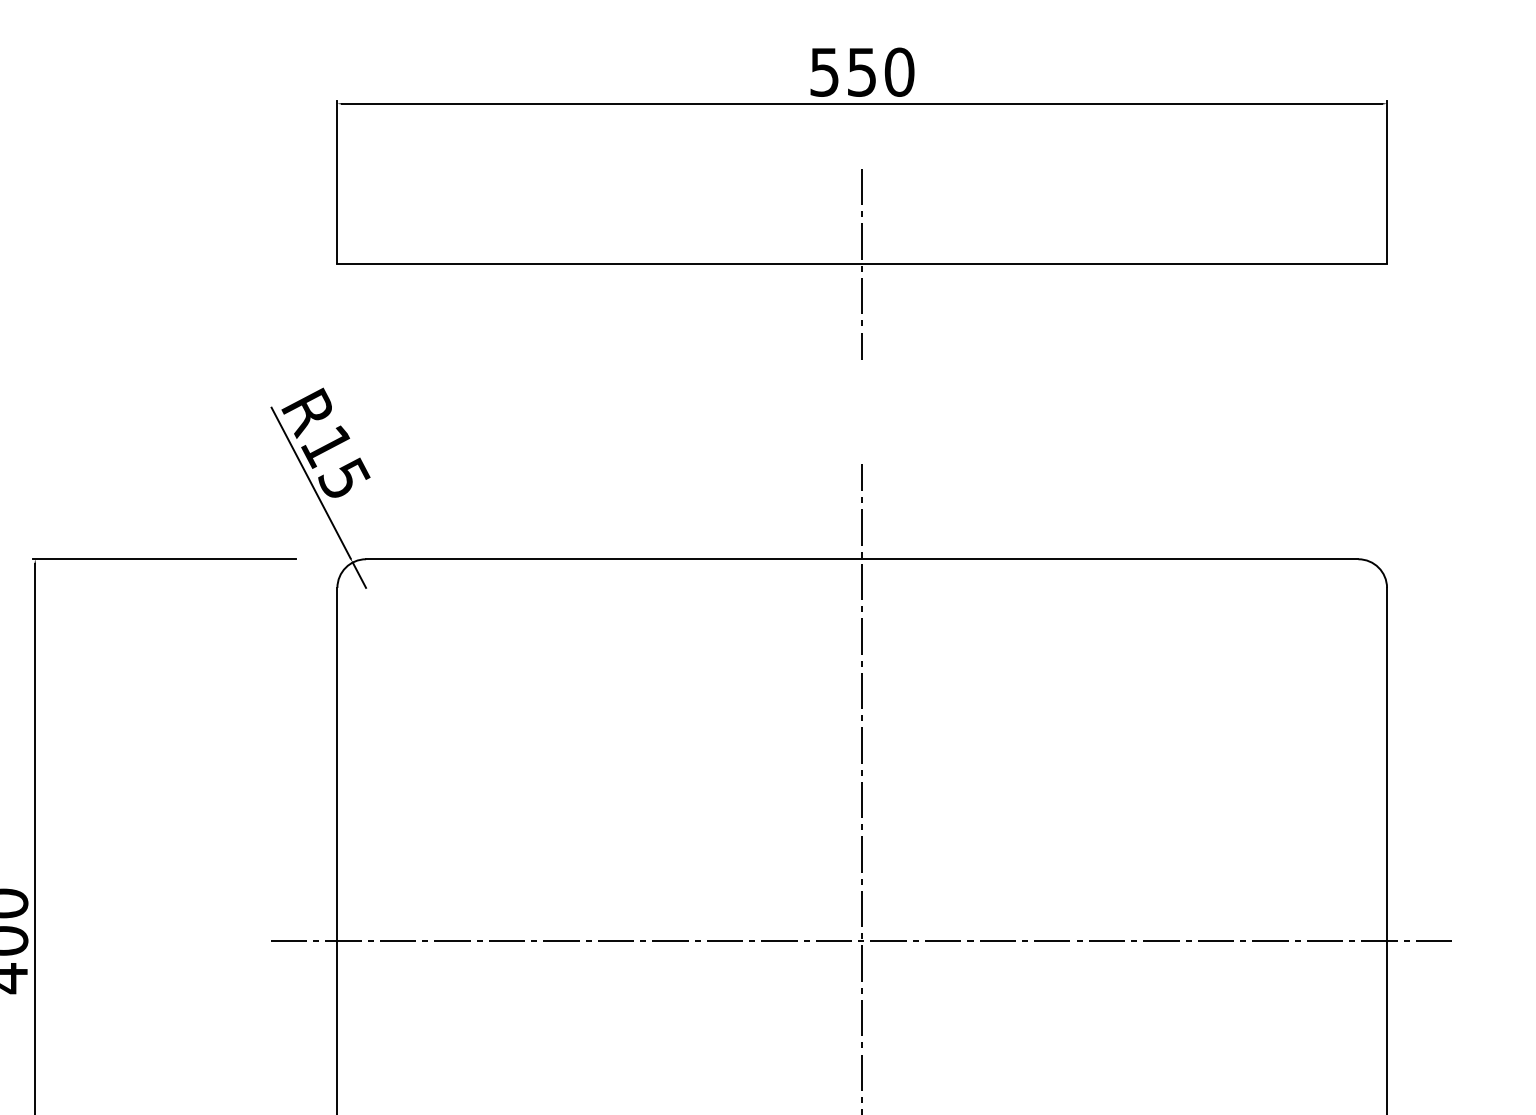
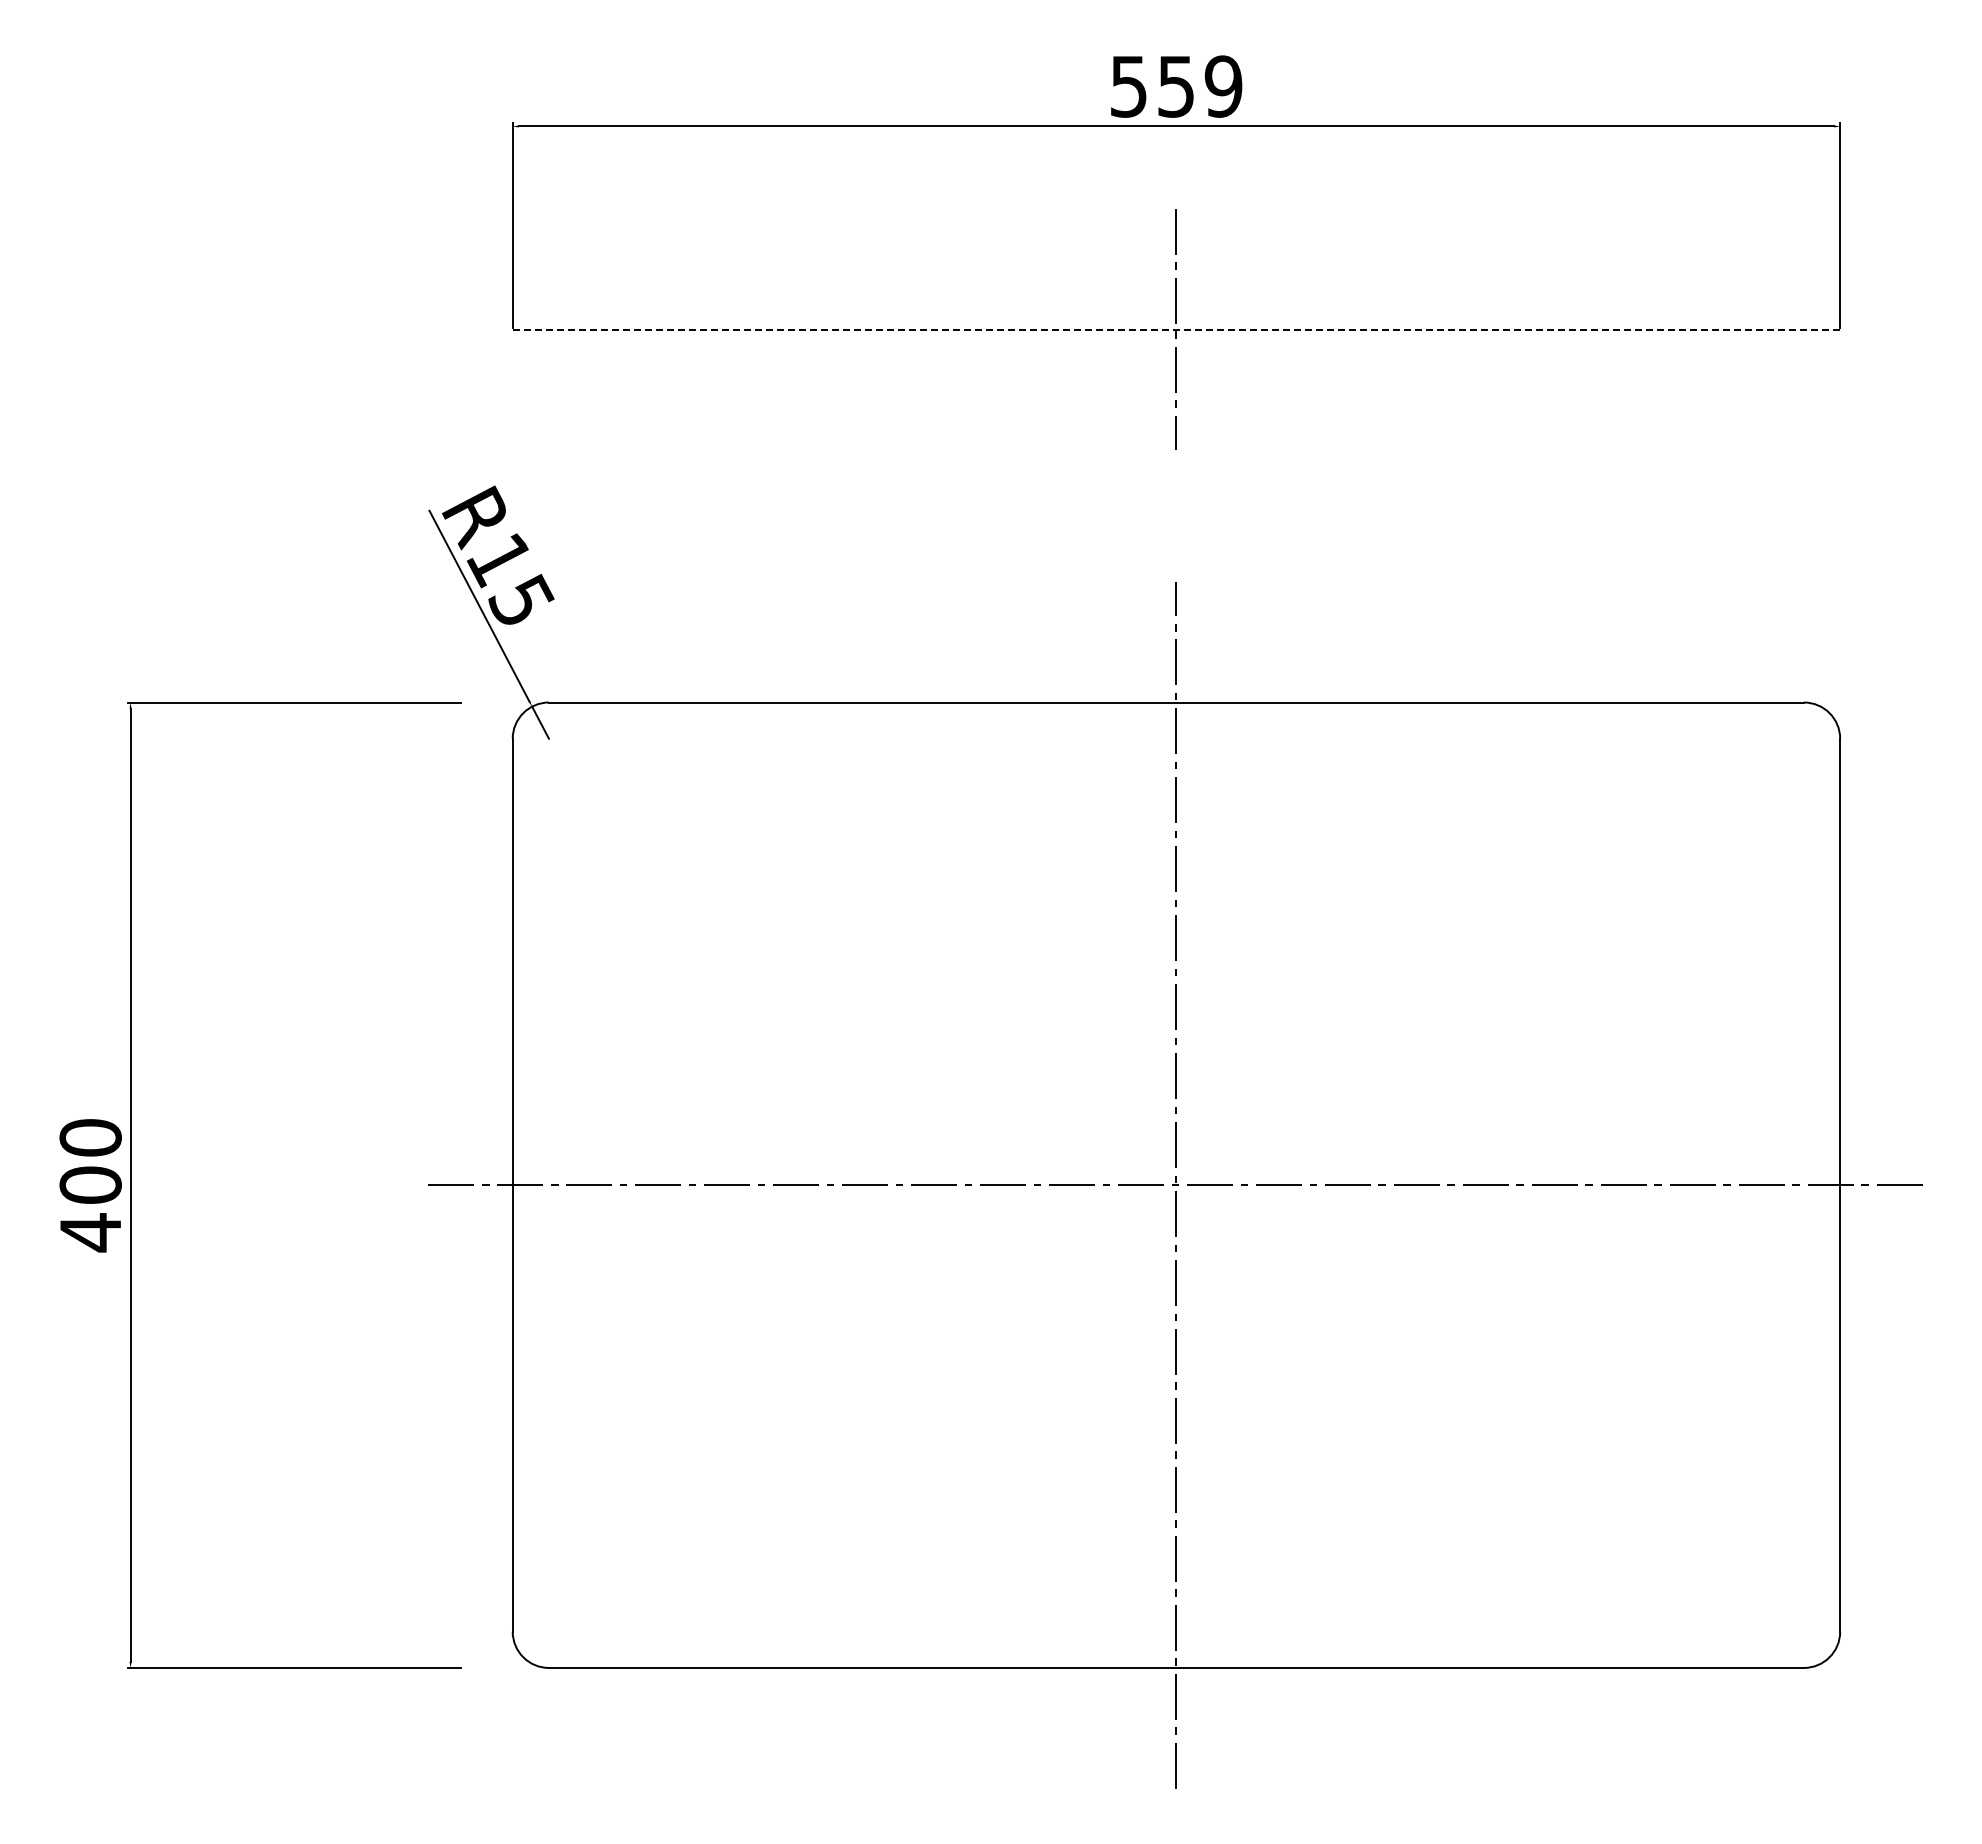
text: (899, 72) -> (1223, 86), 550 -> 559
line: (862, 264) -> (1176, 329), solid -> dashed

